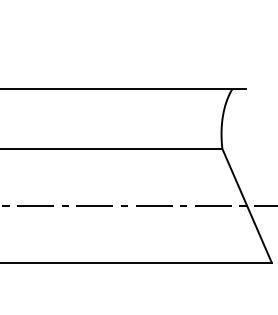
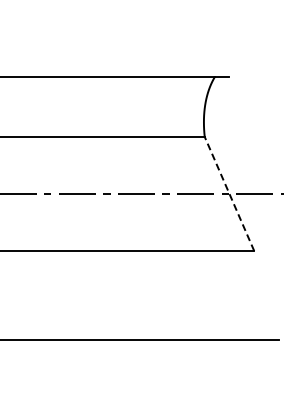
line: (247, 205) -> (229, 193), solid -> dashed

